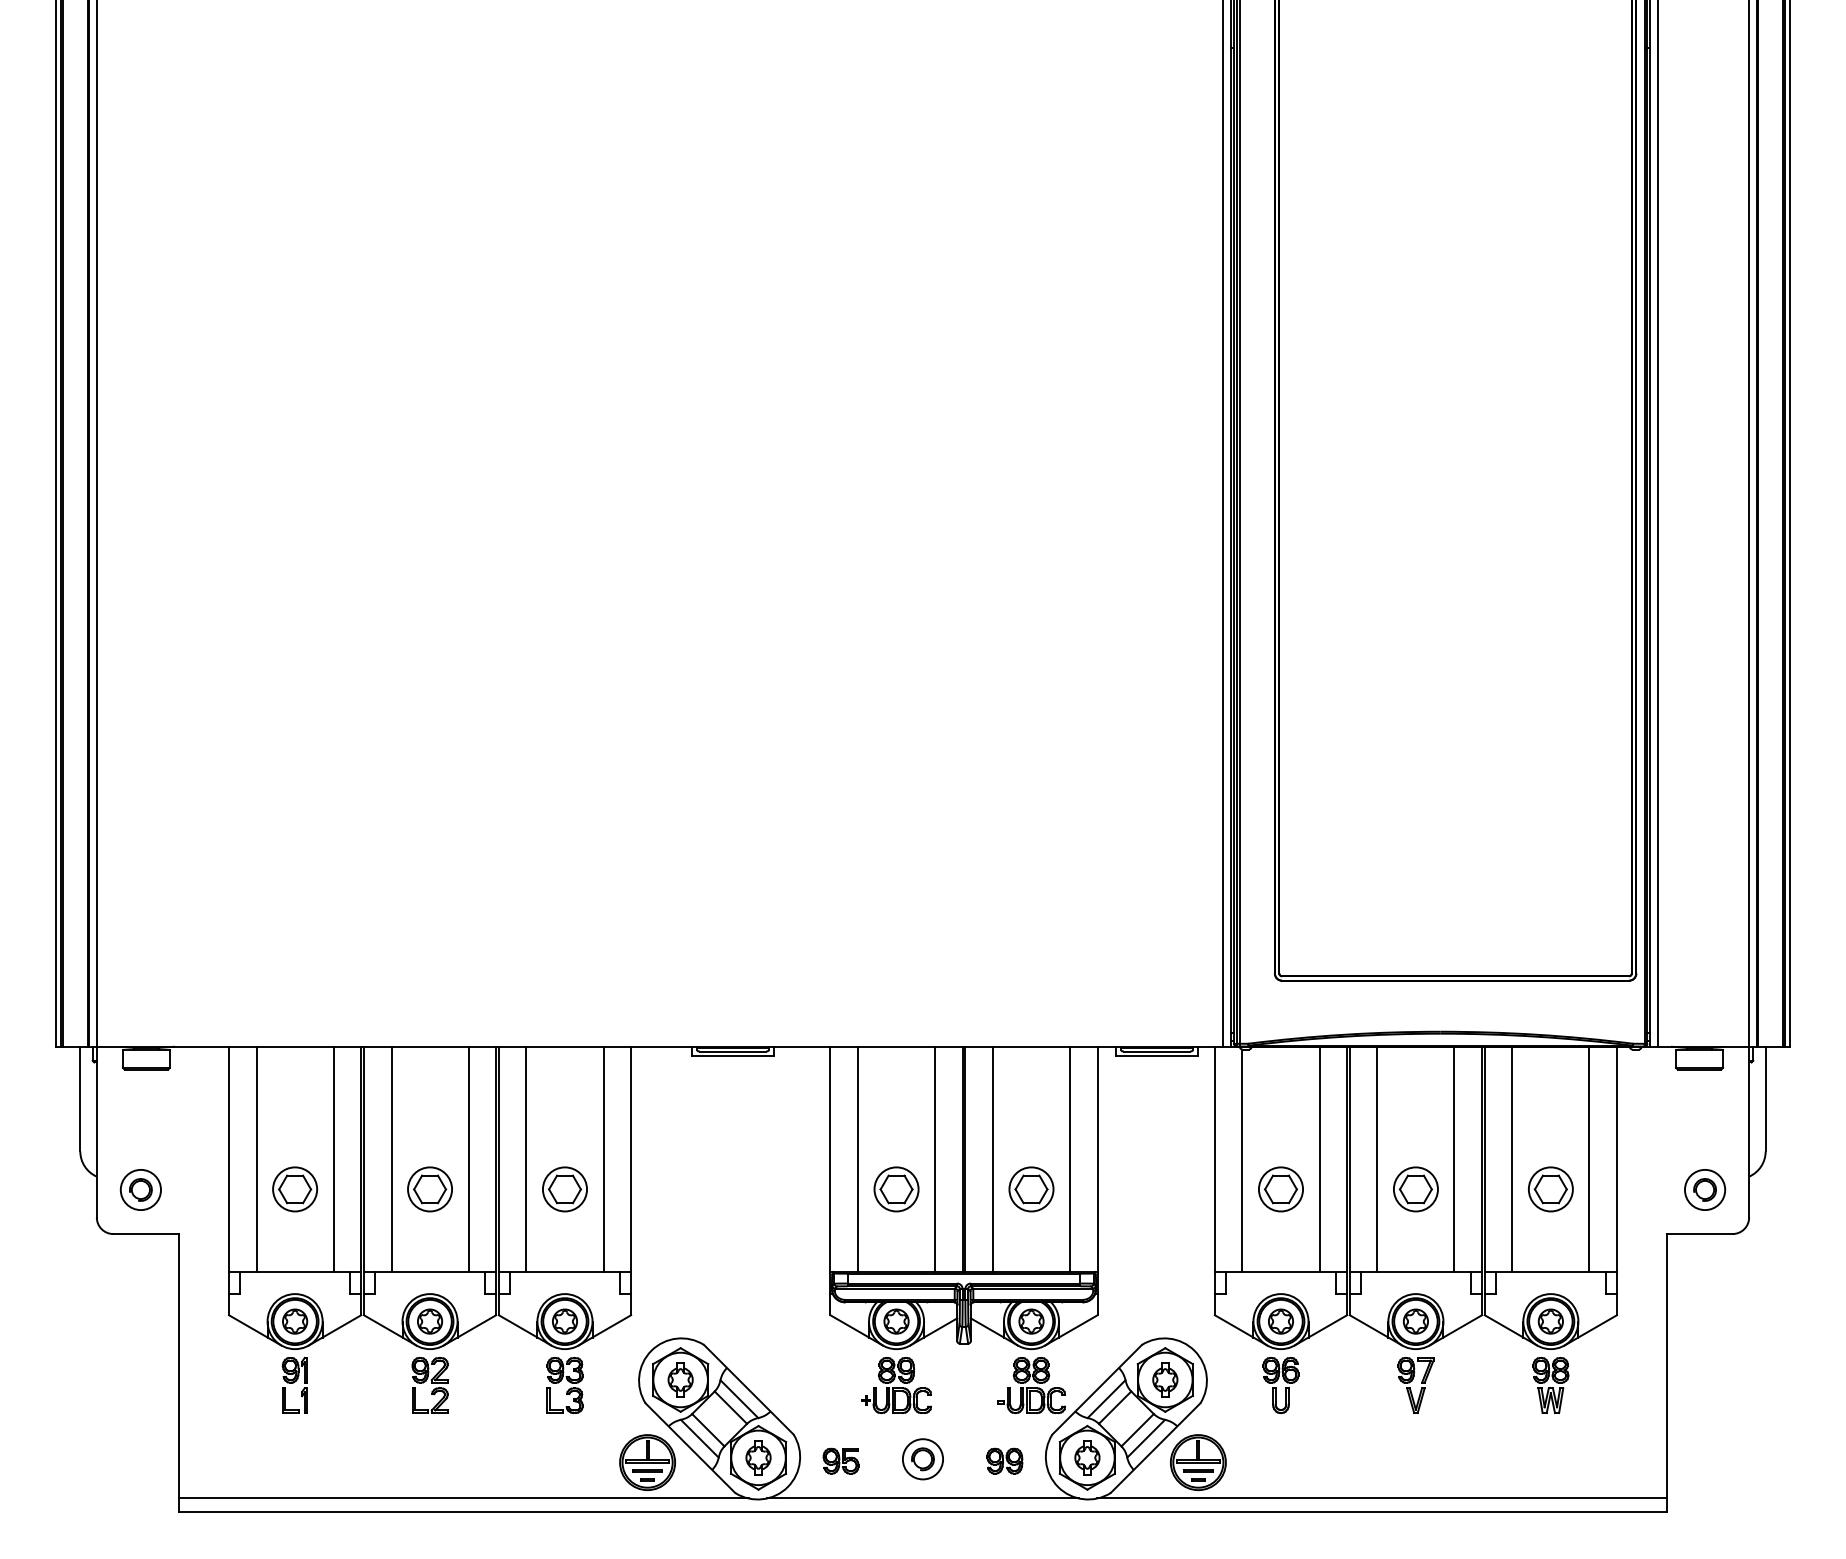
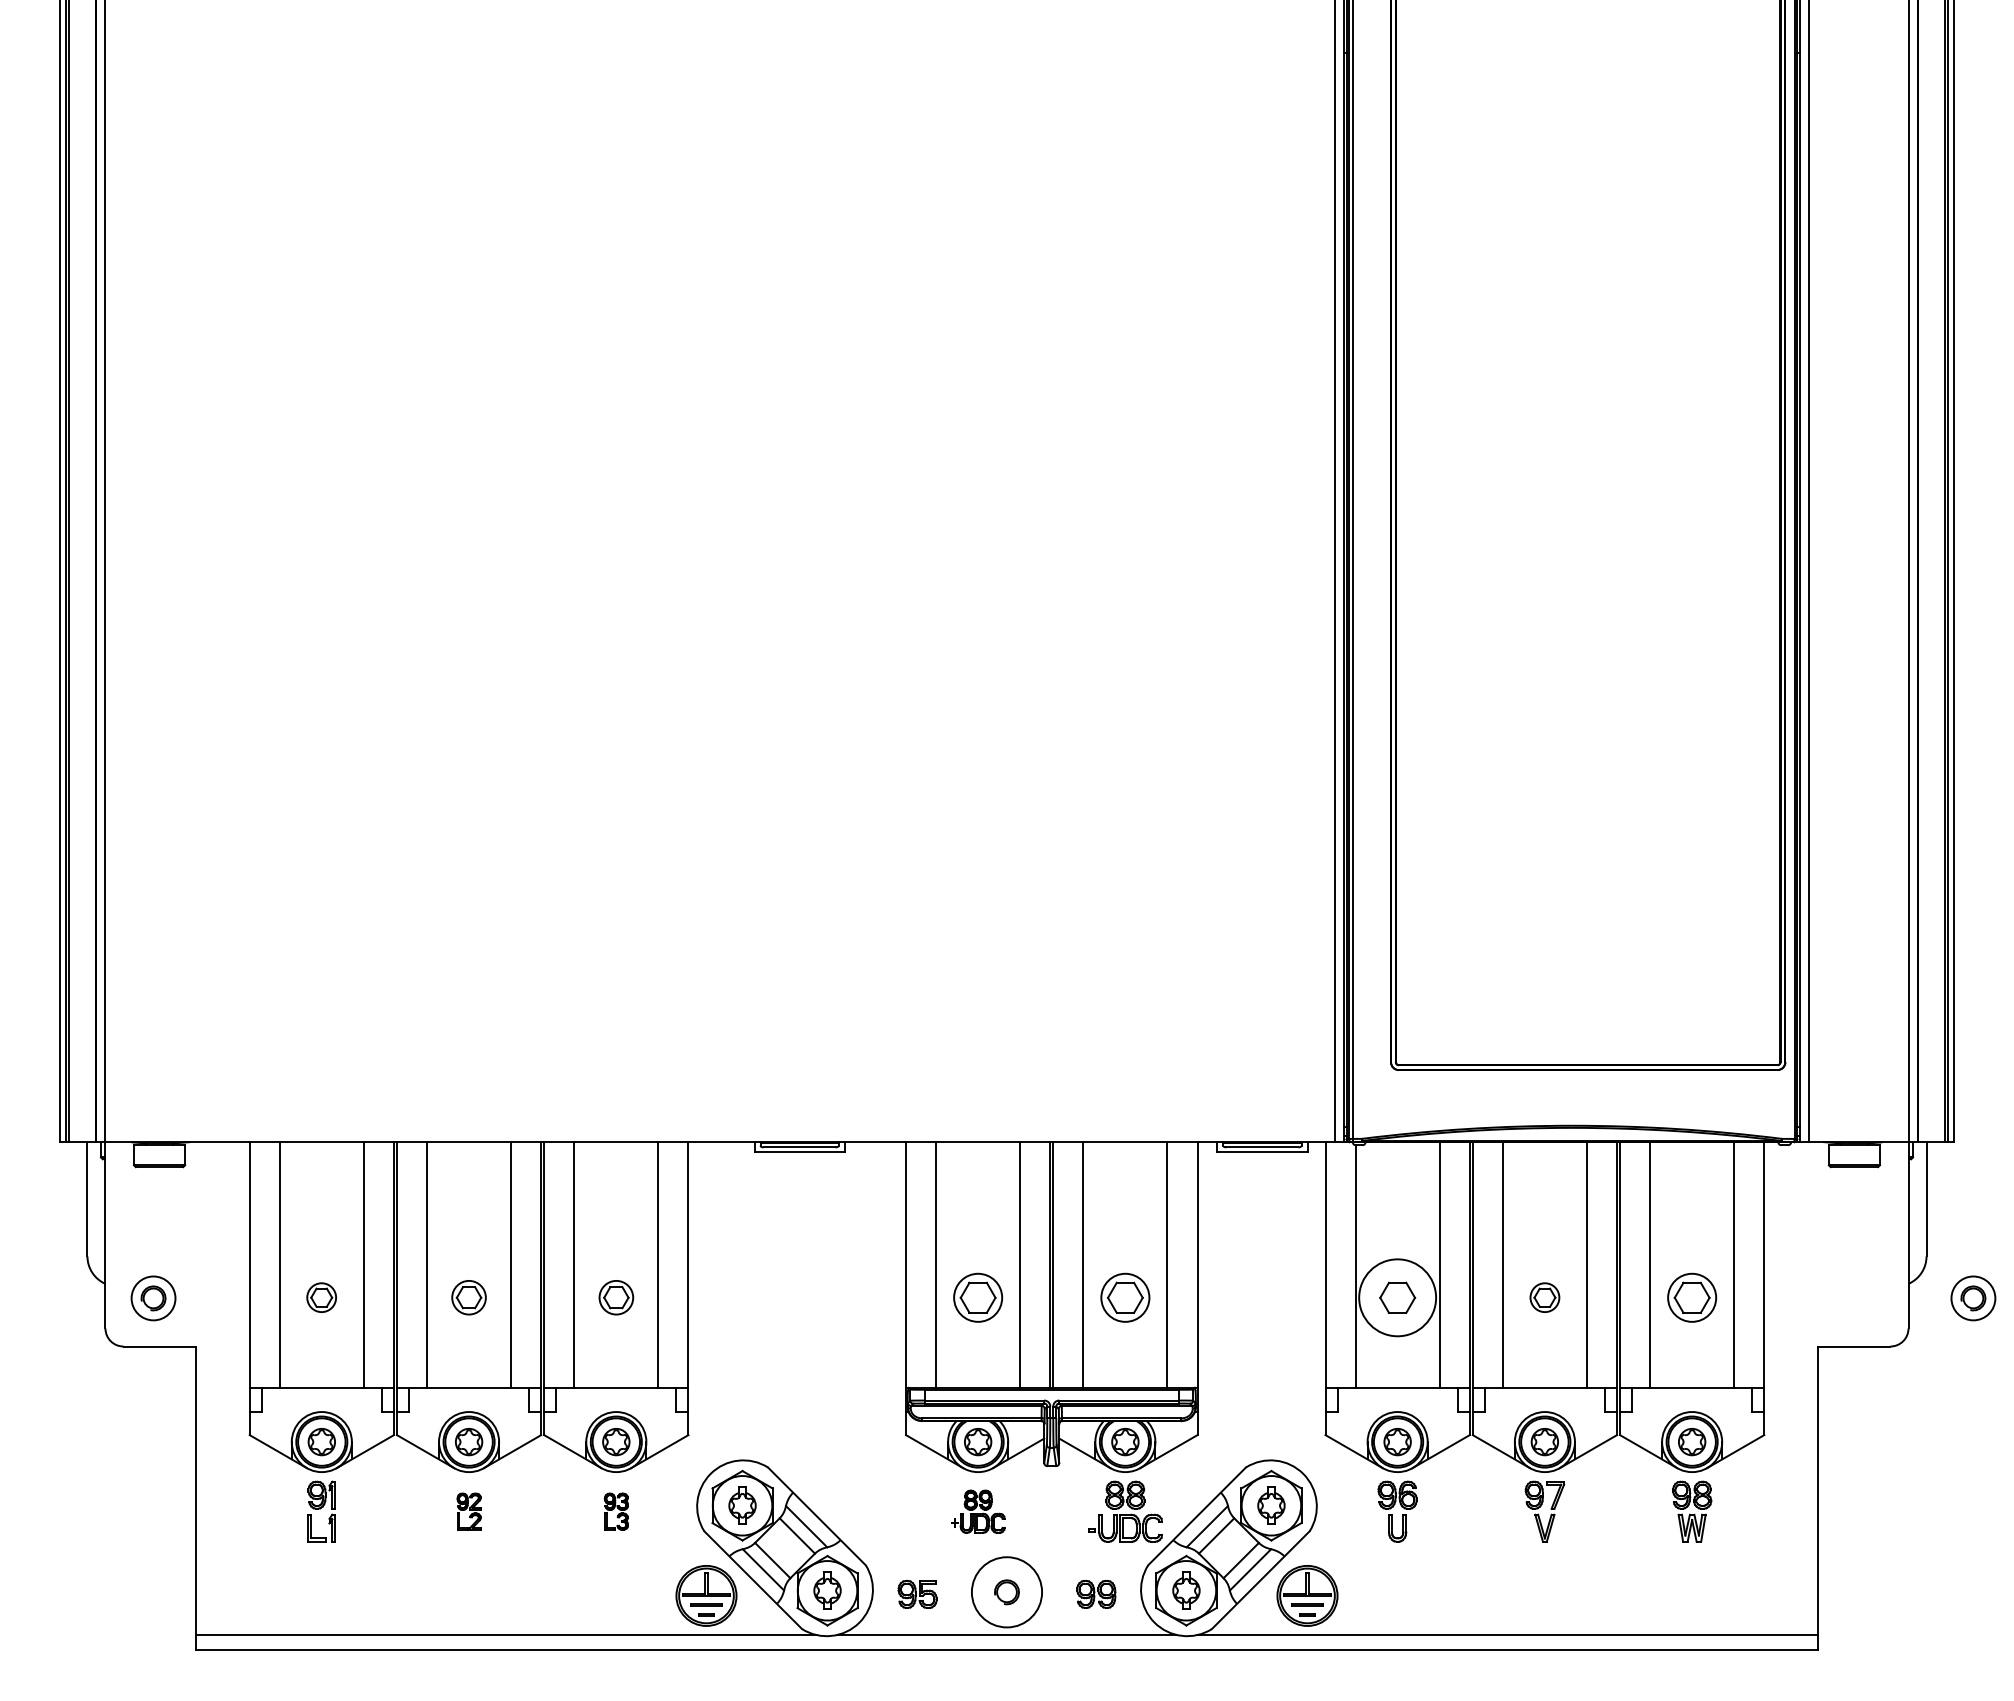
part: (294, 1189) -> (321, 1297), size x0.6
part: (429, 1189) -> (468, 1297), size x0.7
part: (565, 1189) -> (616, 1297), size x0.7
circle: (1280, 1189) -> (1397, 1297), size x1.6
part: (1415, 1189) -> (1544, 1297), size x0.6
part: (1705, 1190) -> (1973, 1298), moved
part: (429, 1385) -> (468, 1511), size x0.6
part: (565, 1385) -> (616, 1511), size x0.6
part: (896, 1385) -> (978, 1511), size x0.7
circle: (922, 1459) -> (1006, 1592), size x1.6

